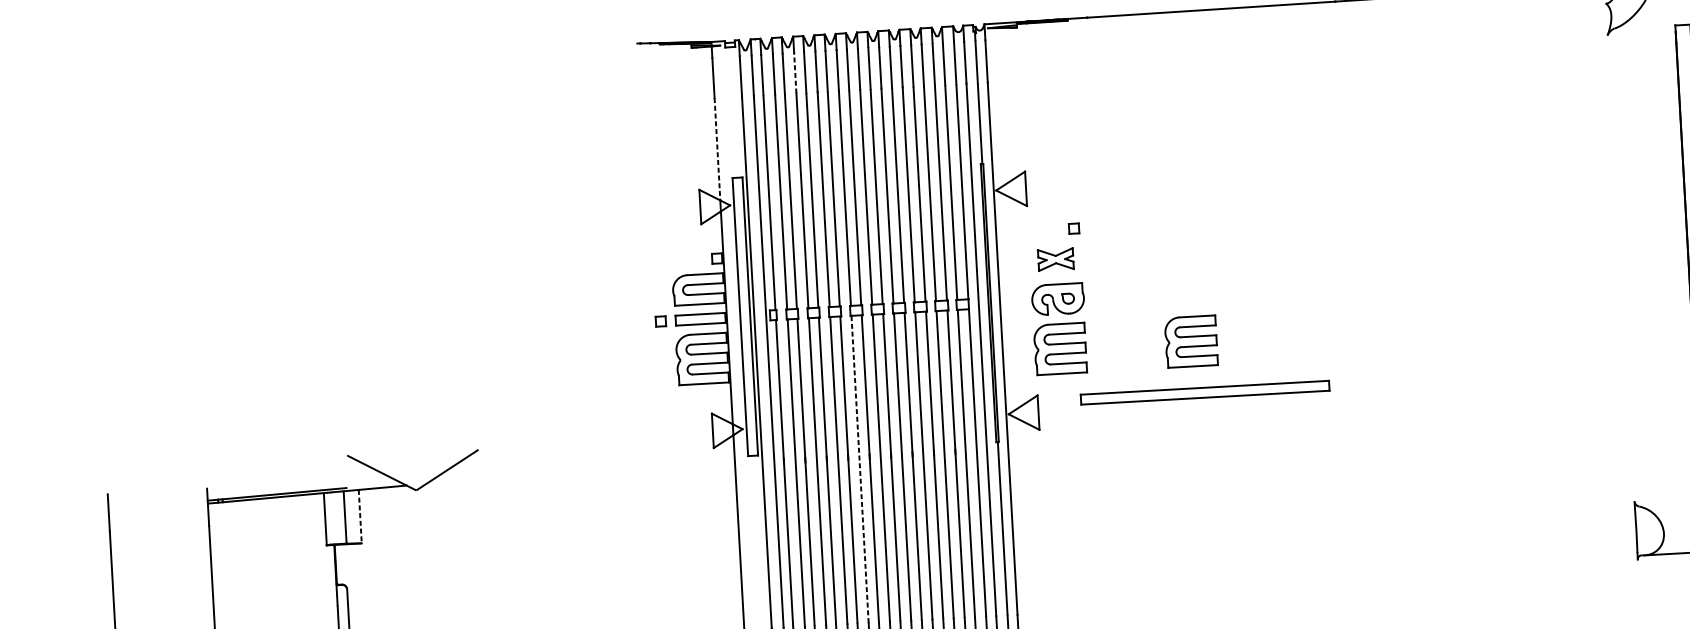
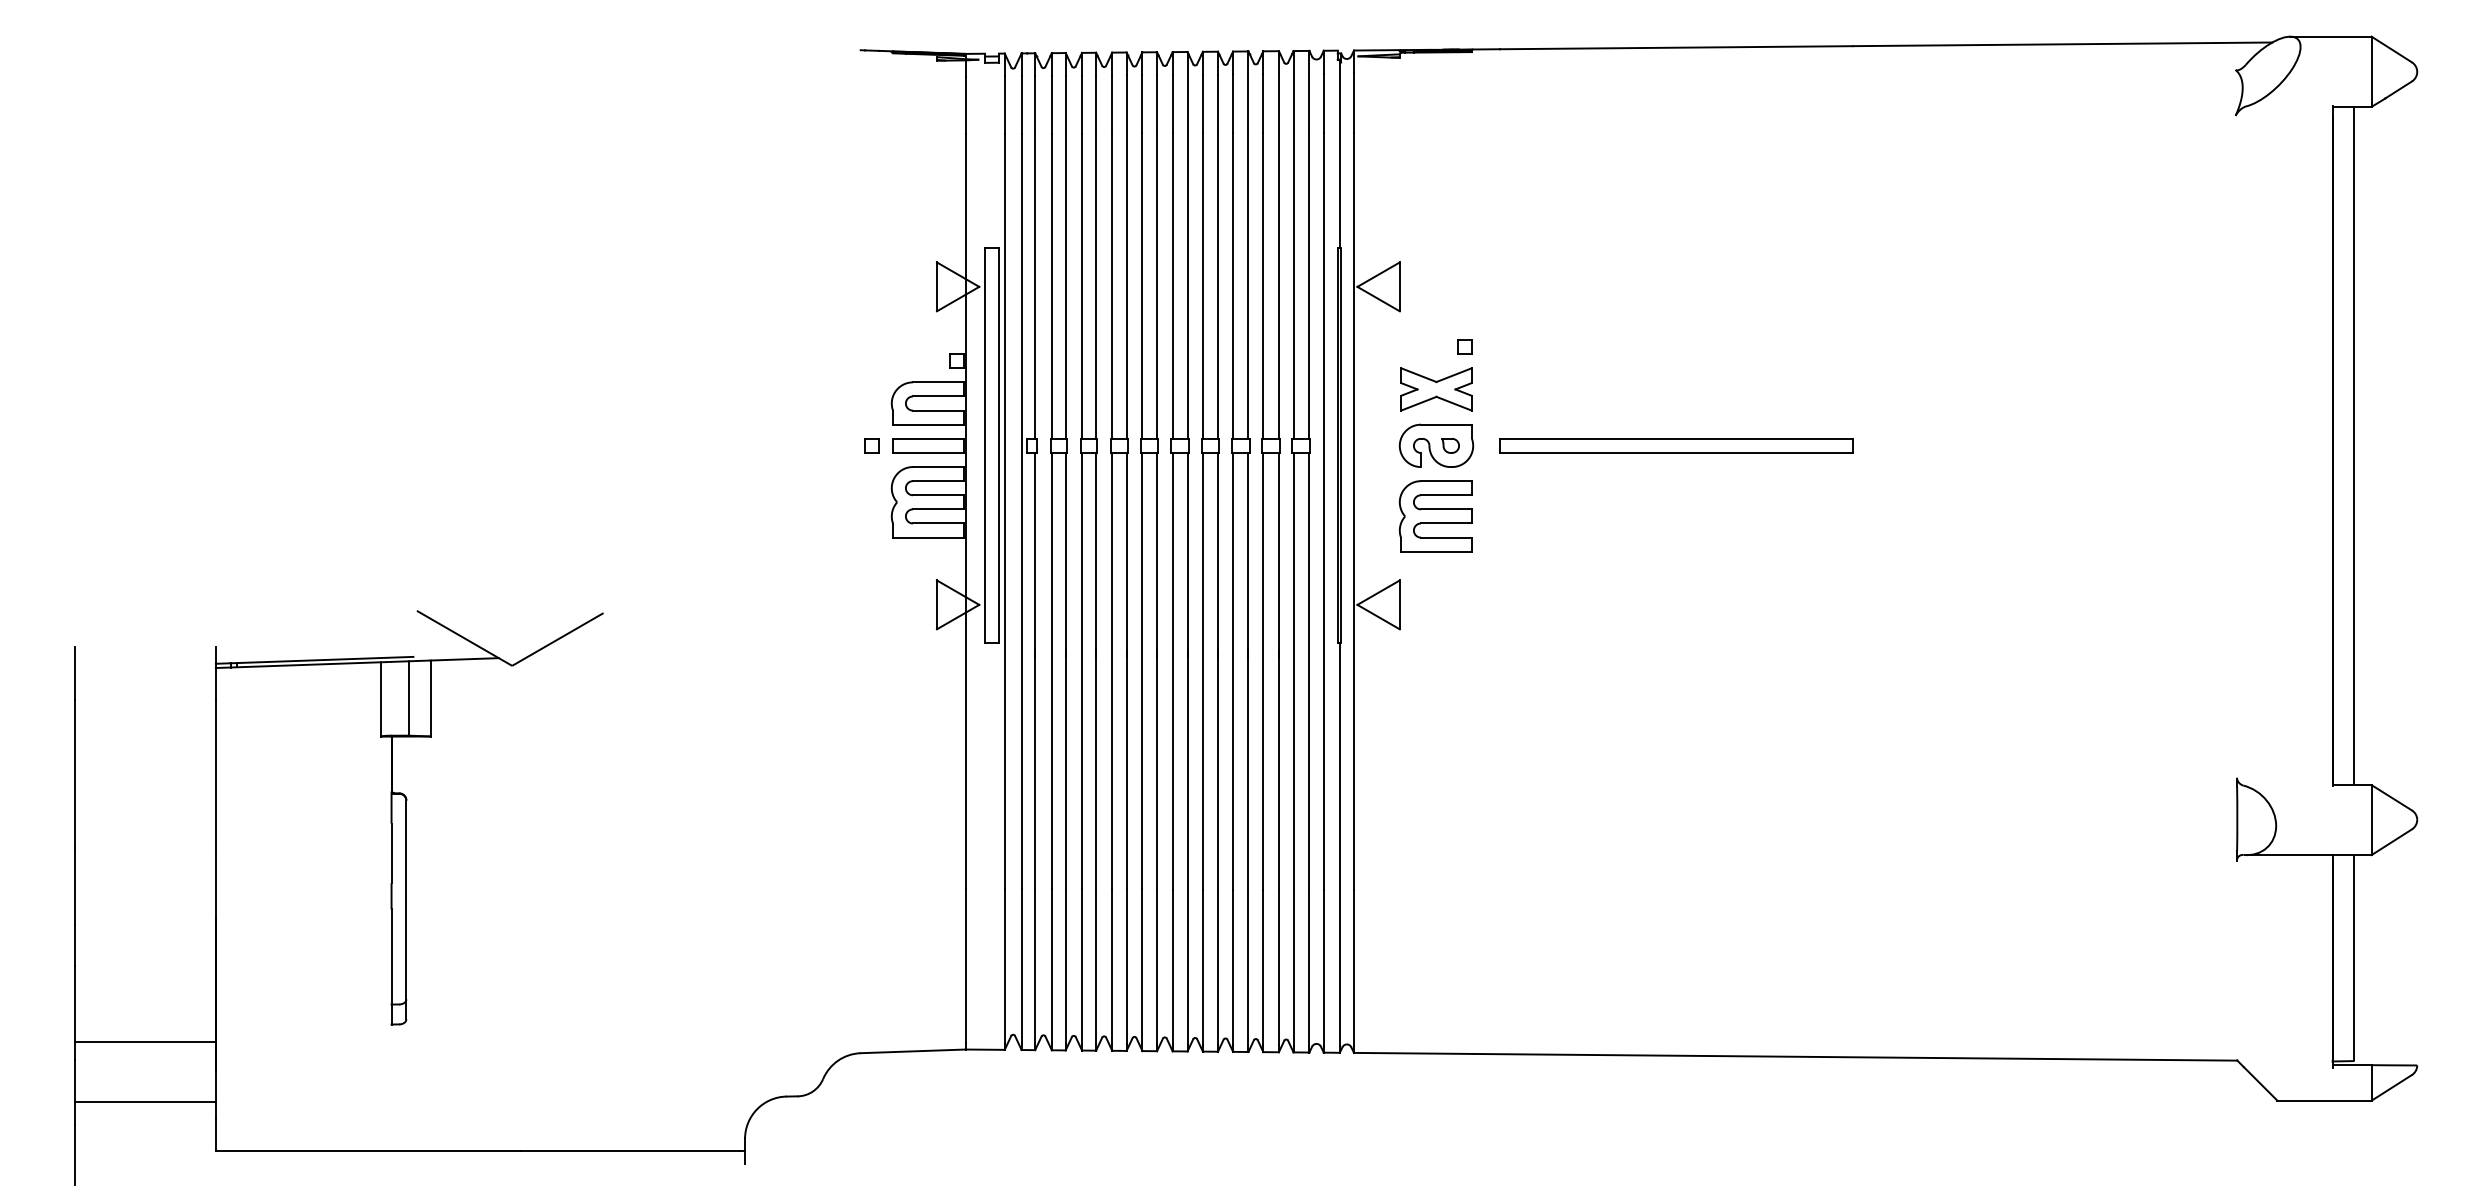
line: (795, 72) -> (1082, 104), dashed -> solid
line: (717, 149) -> (965, 206), dashed -> solid
part: (1055, 259) -> (1436, 389), size x1.43
part: (1191, 341) -> (1621, 516), removed
part: (1205, 392) -> (1676, 445), moved
line: (860, 468) -> (1142, 670), dashed -> solid
line: (360, 516) -> (430, 698), dashed -> solid

